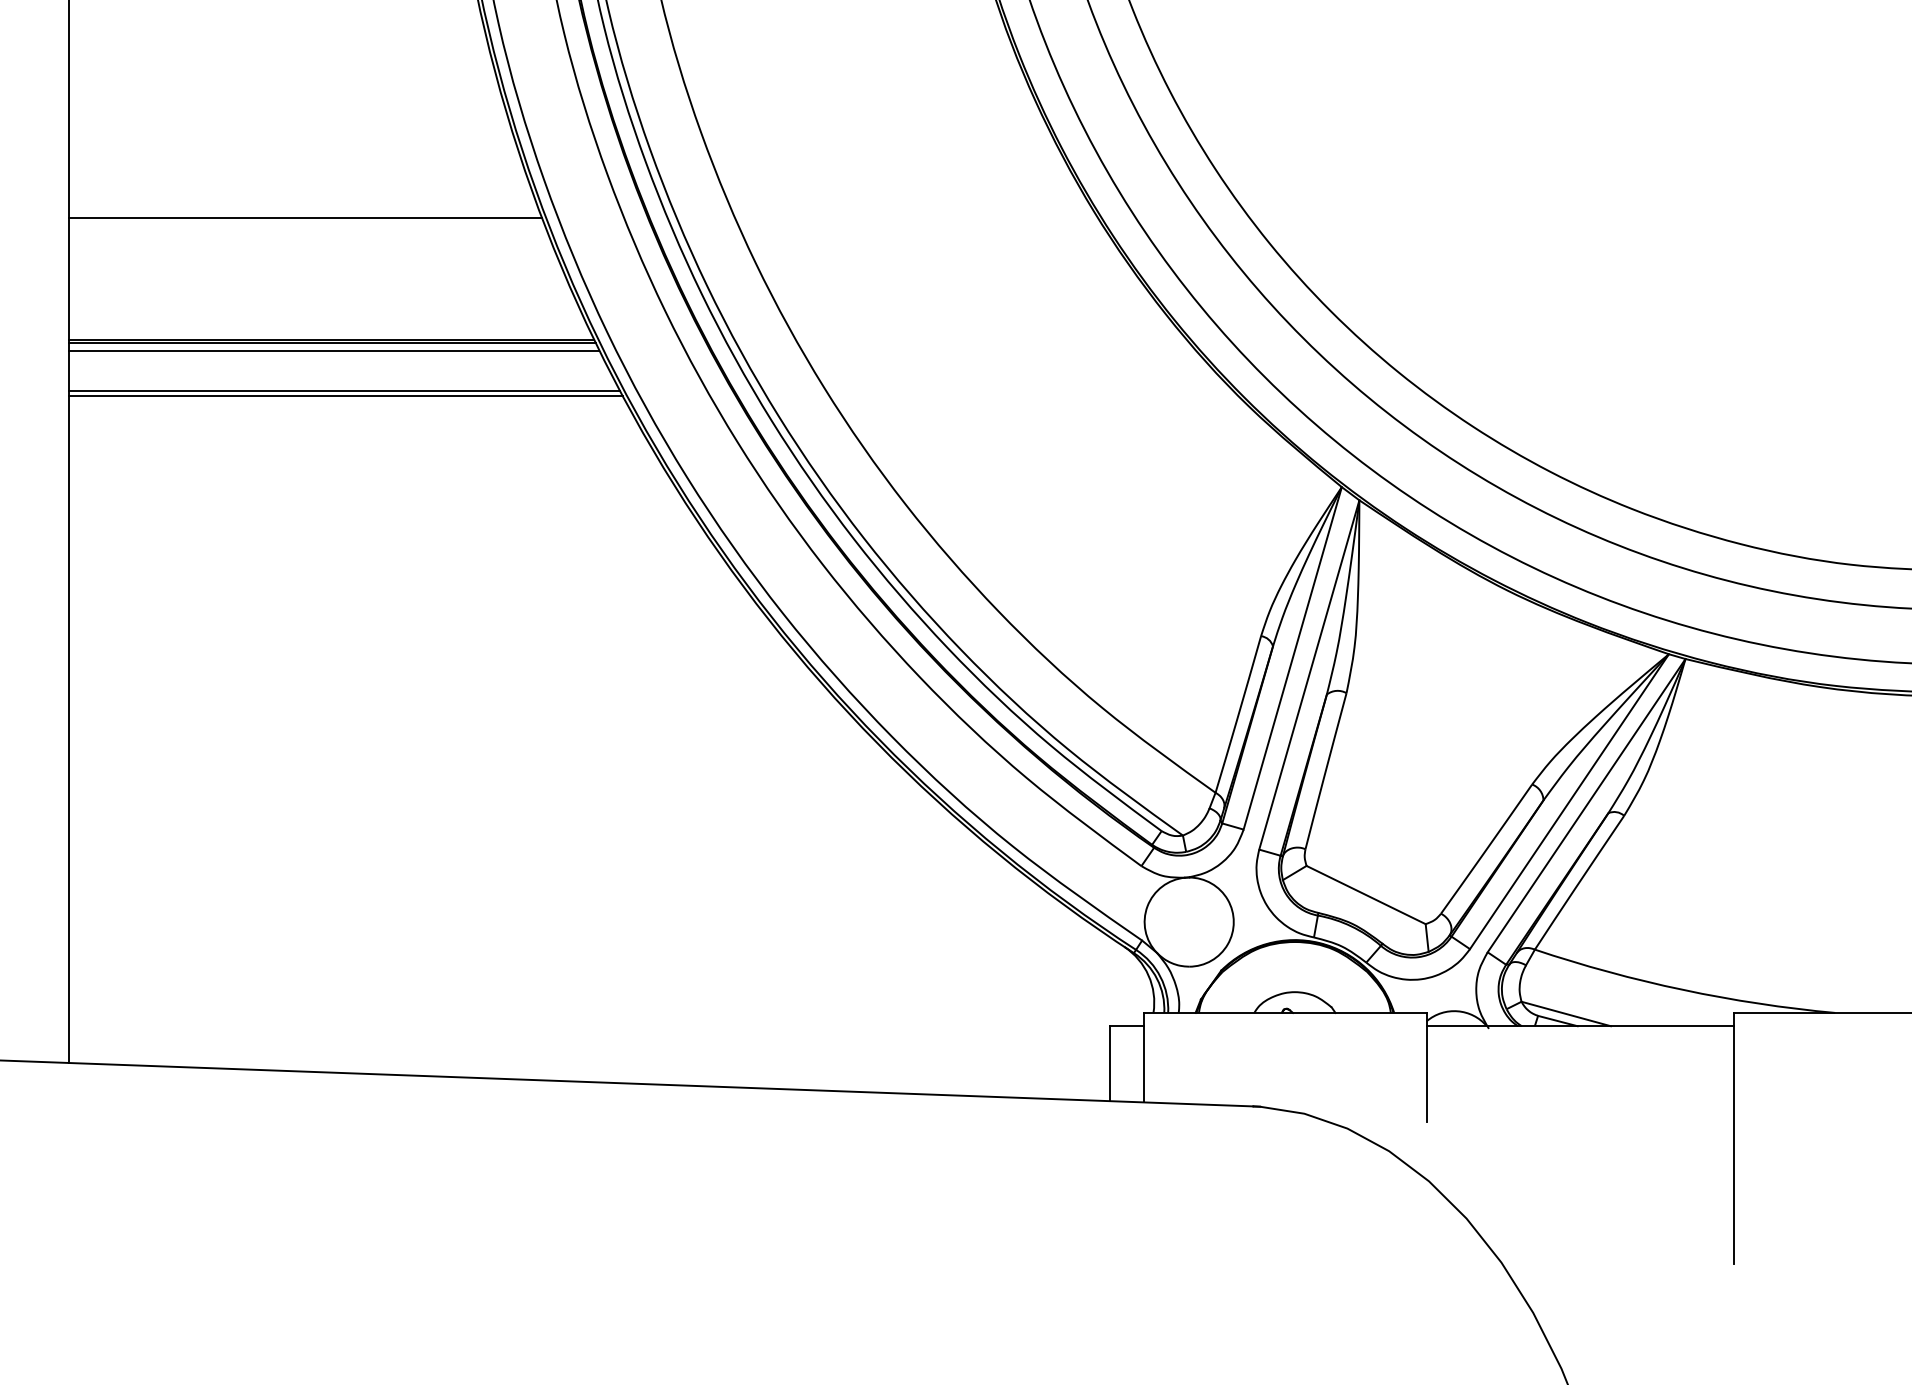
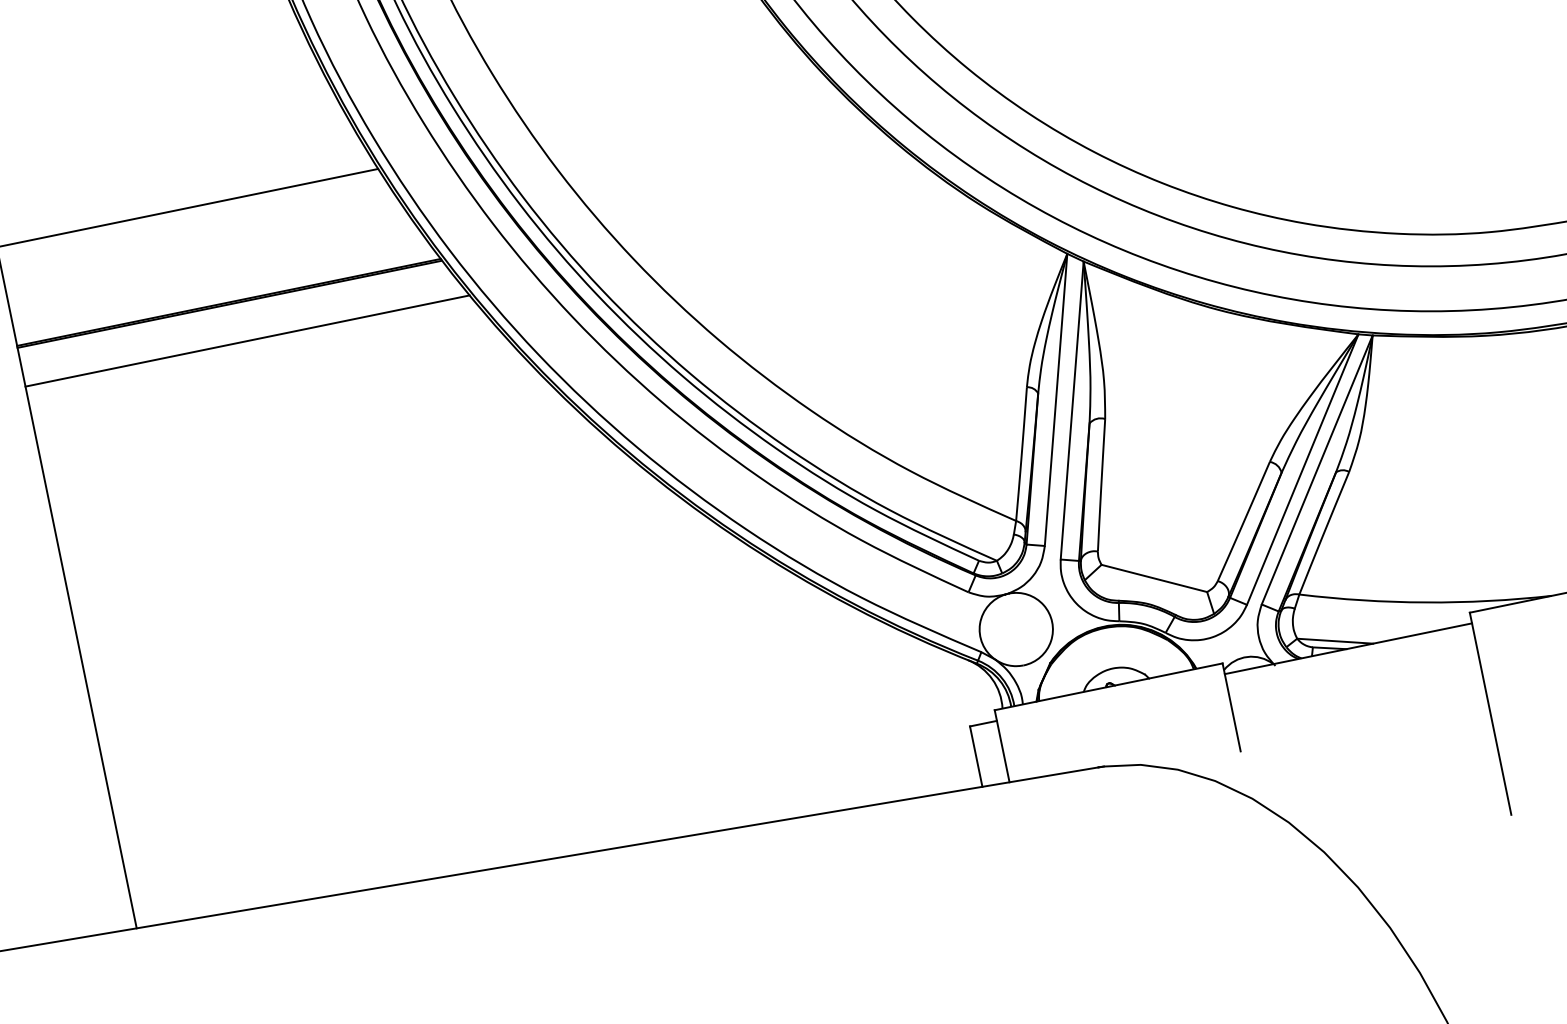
line: (333, 350) -> (232, 310), removed
line: (345, 395) -> (249, 344), removed

